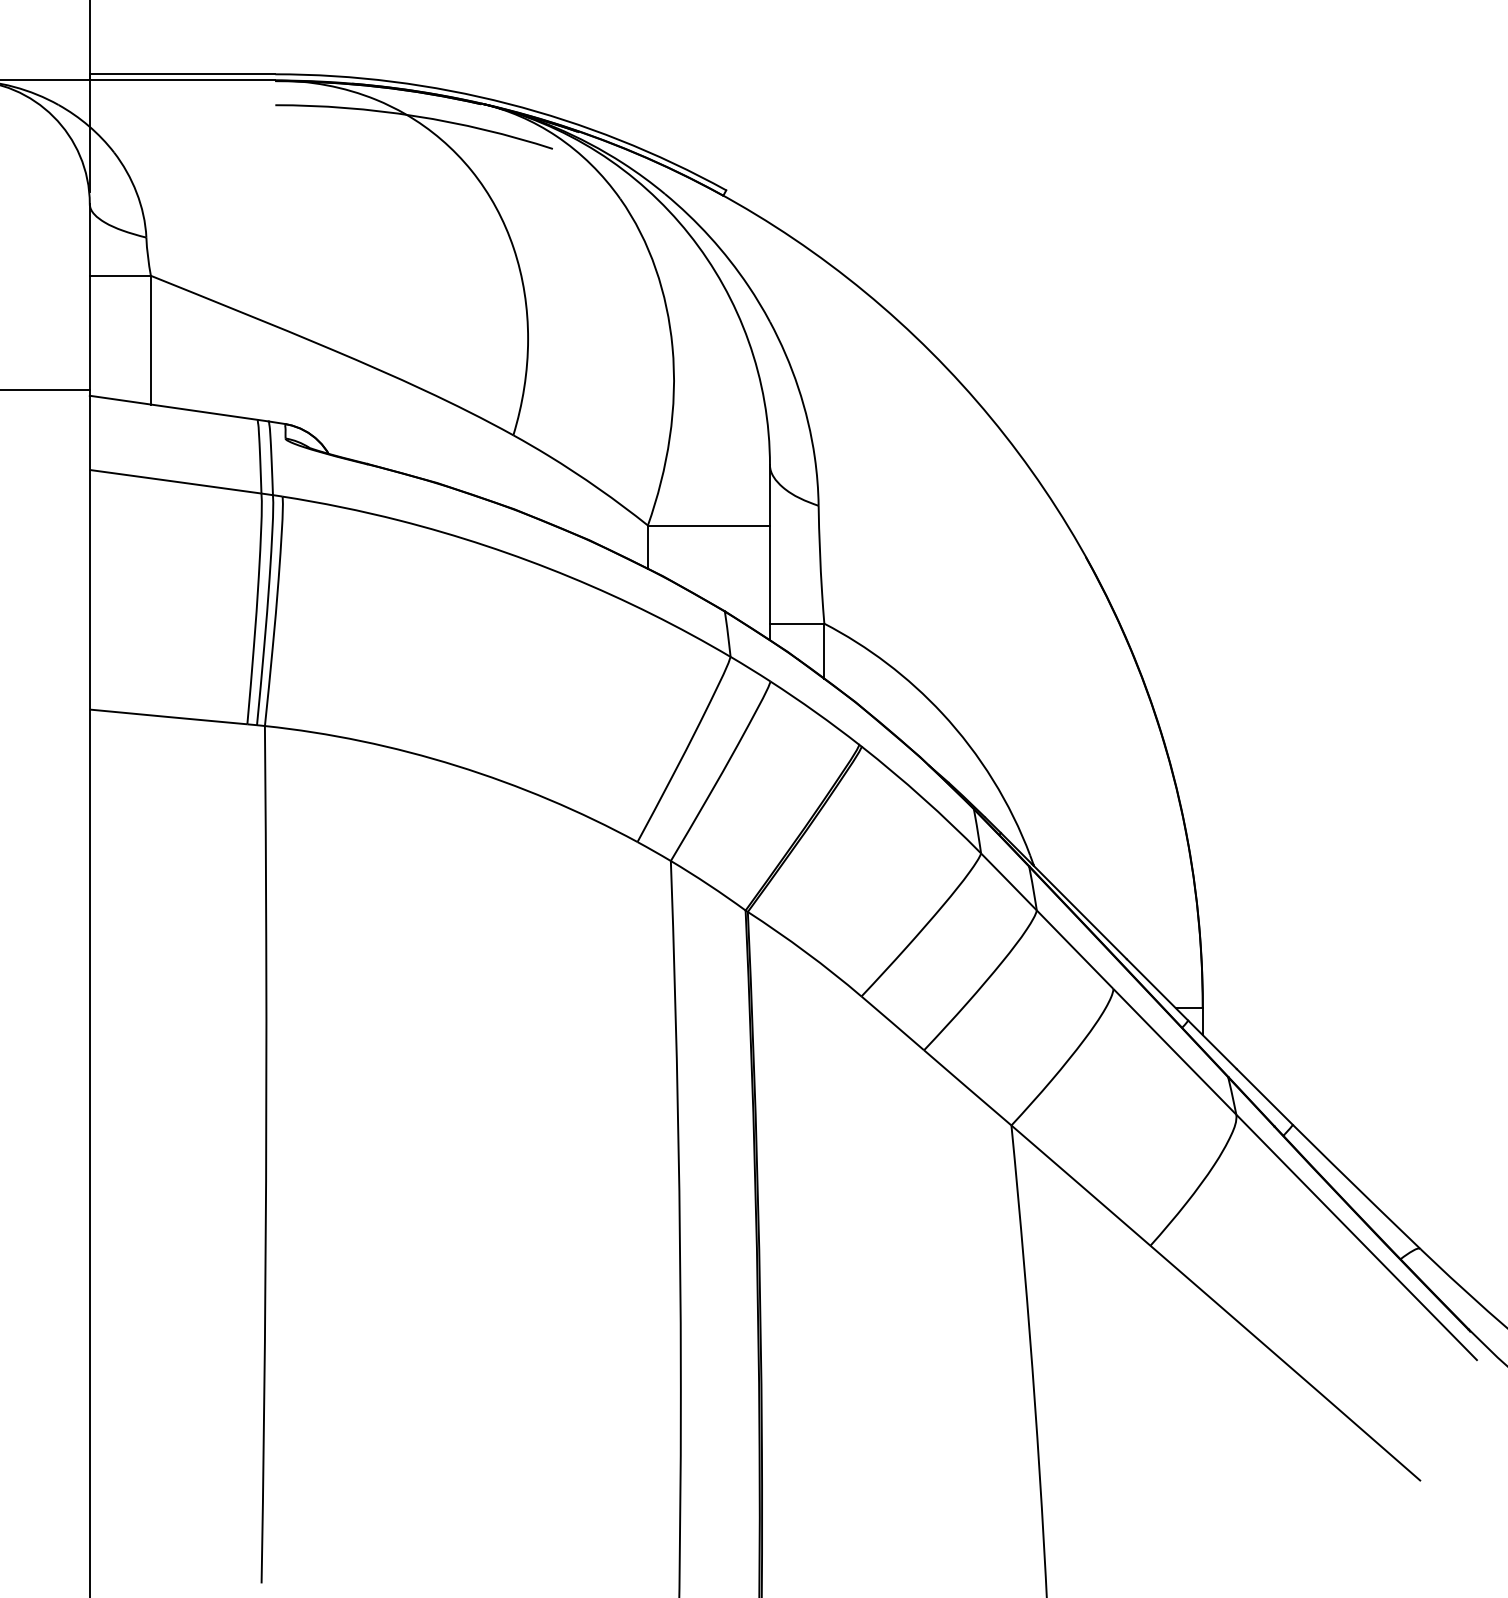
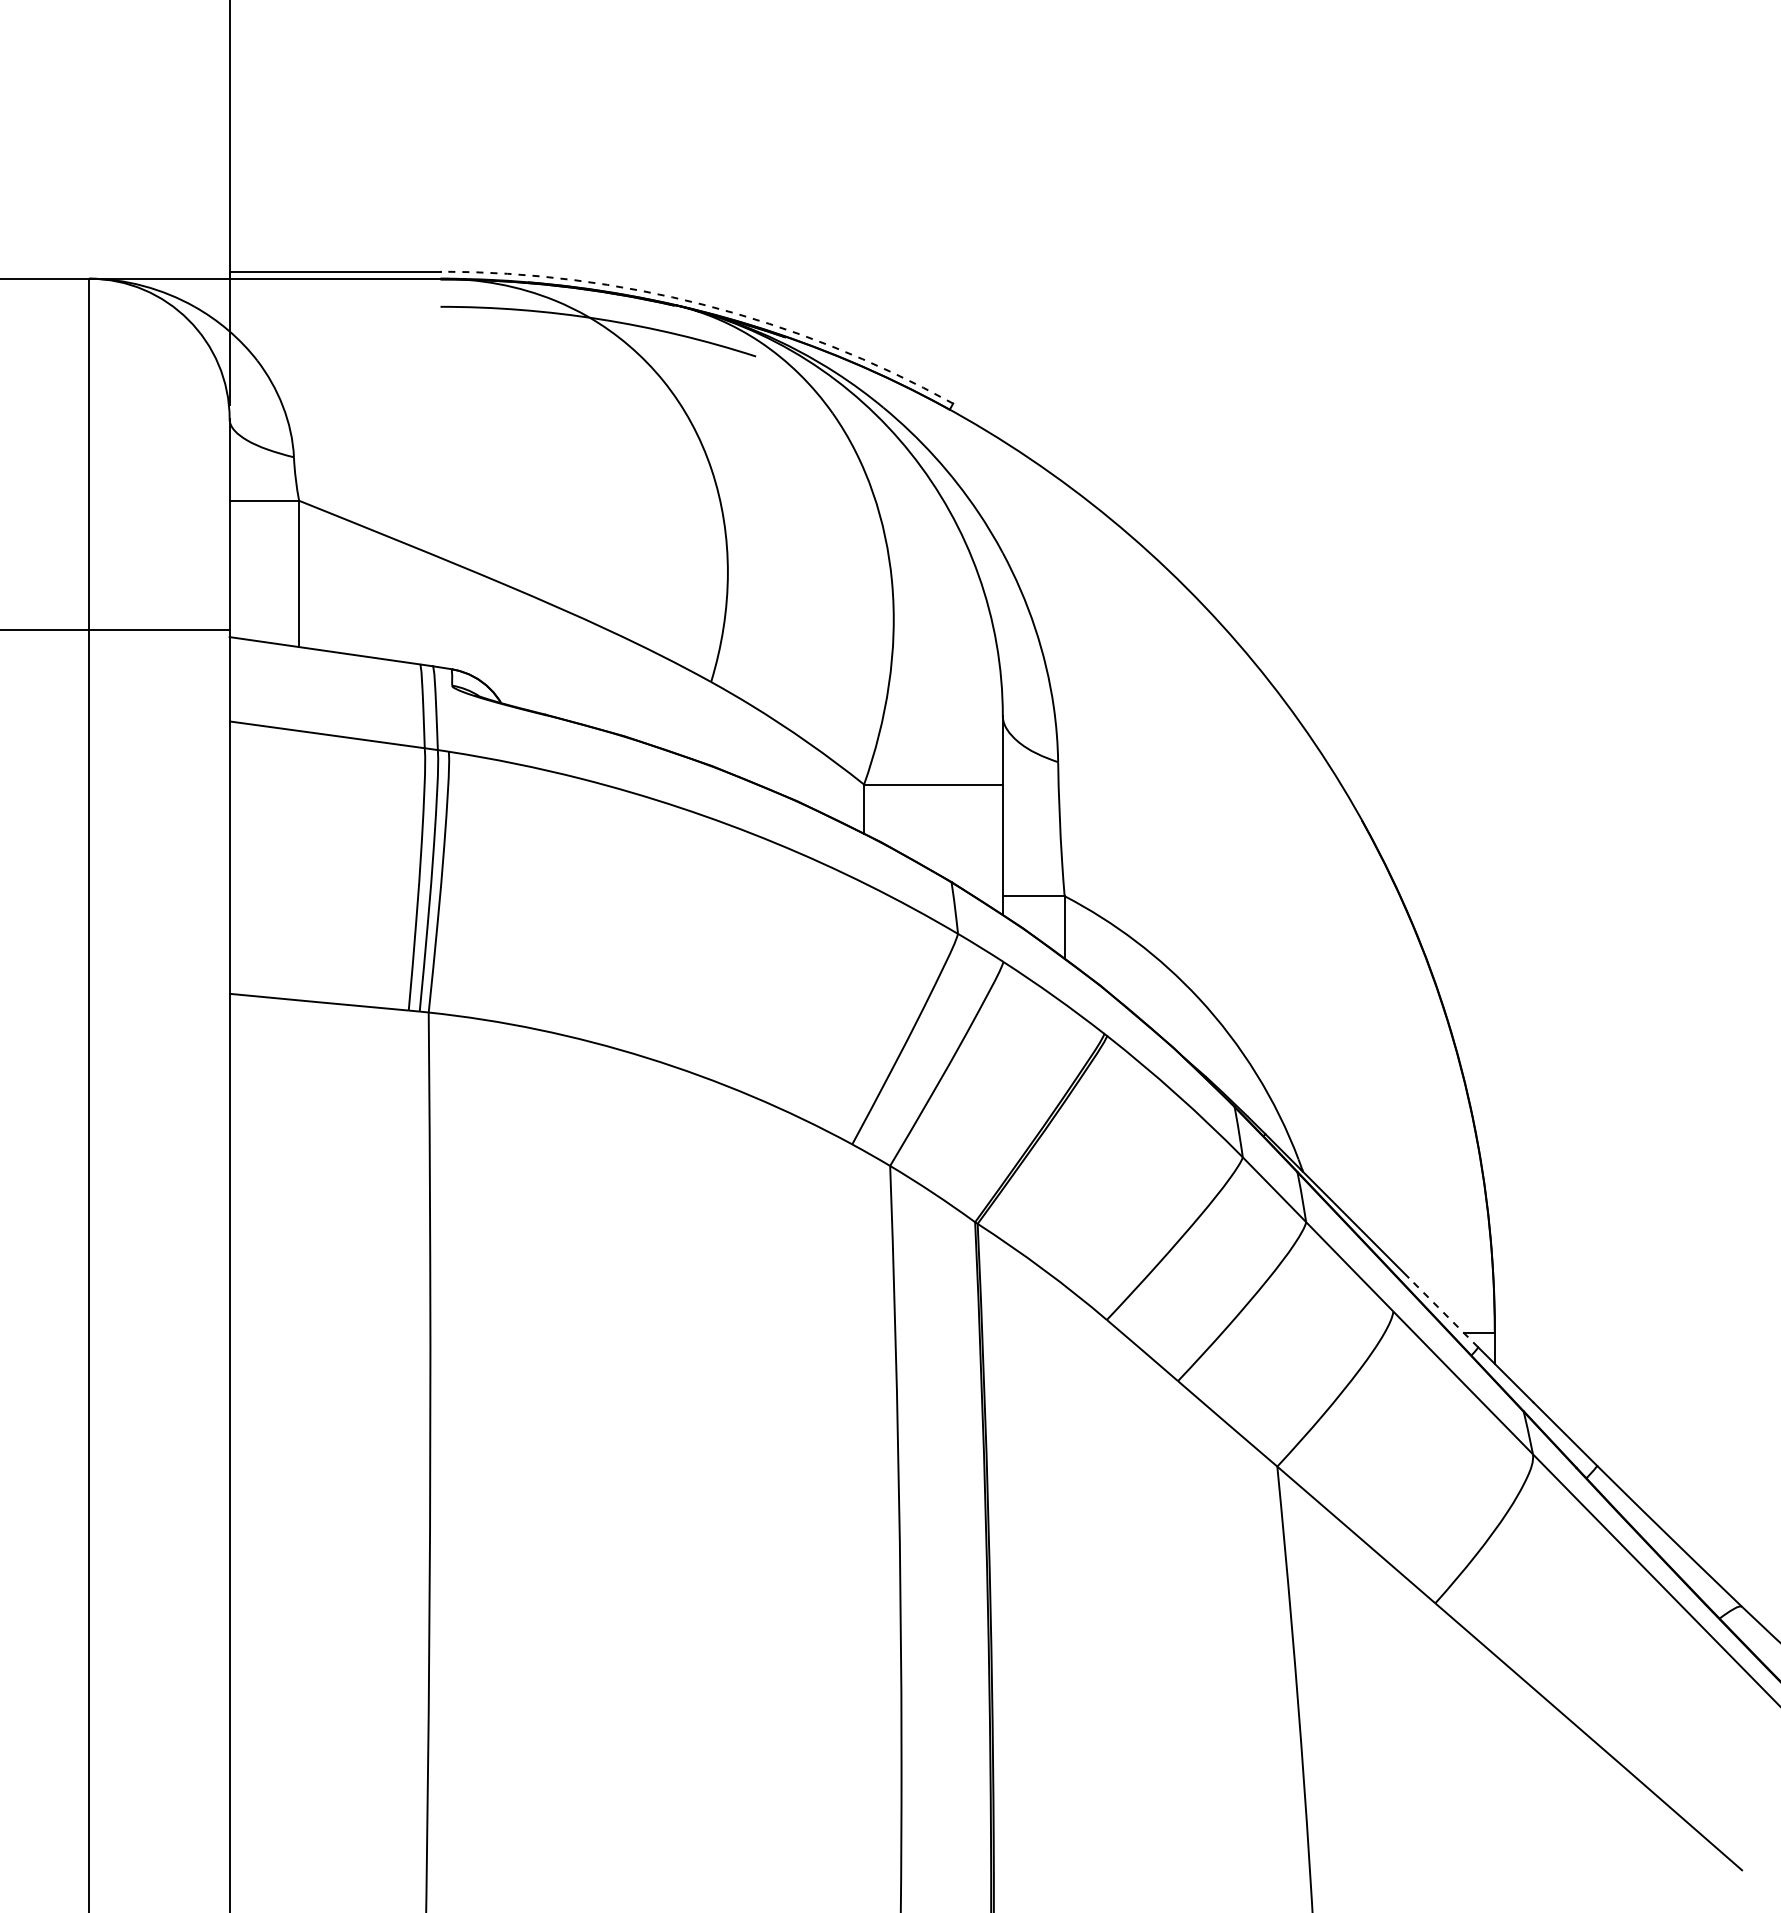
arc: (508, 104) -> (705, 305), solid -> dashed
line: (1156, 989) -> (1442, 1312), solid -> dashed

